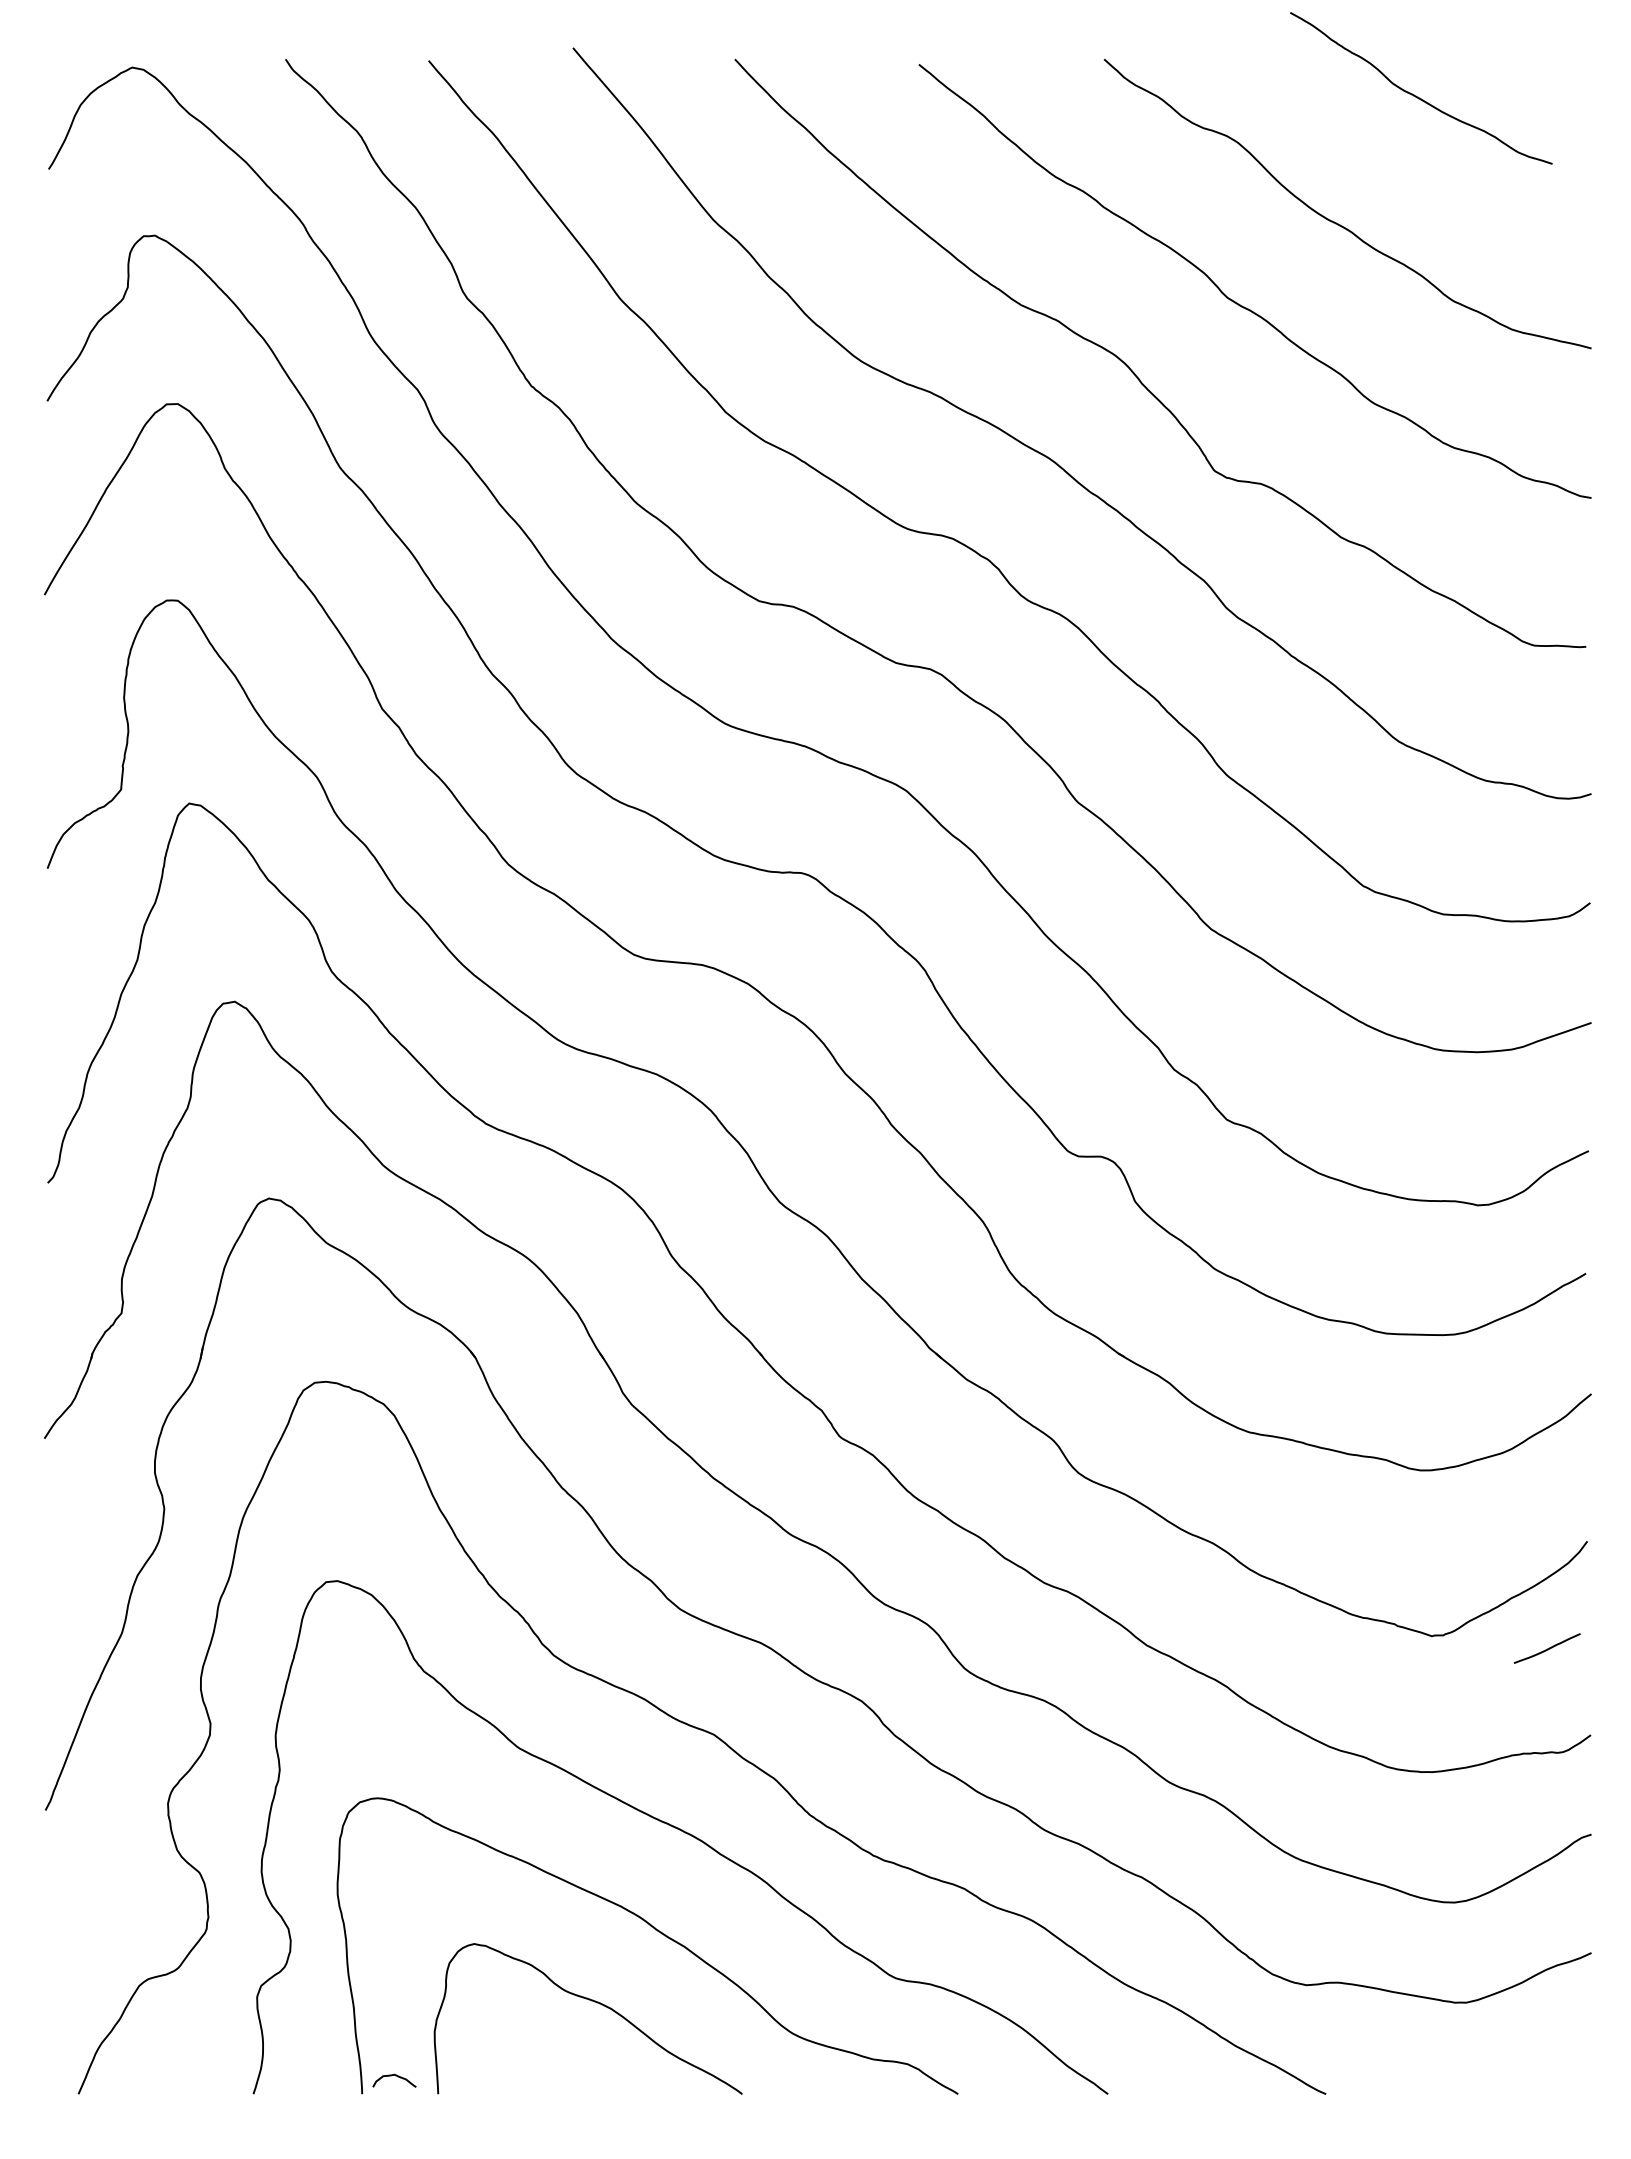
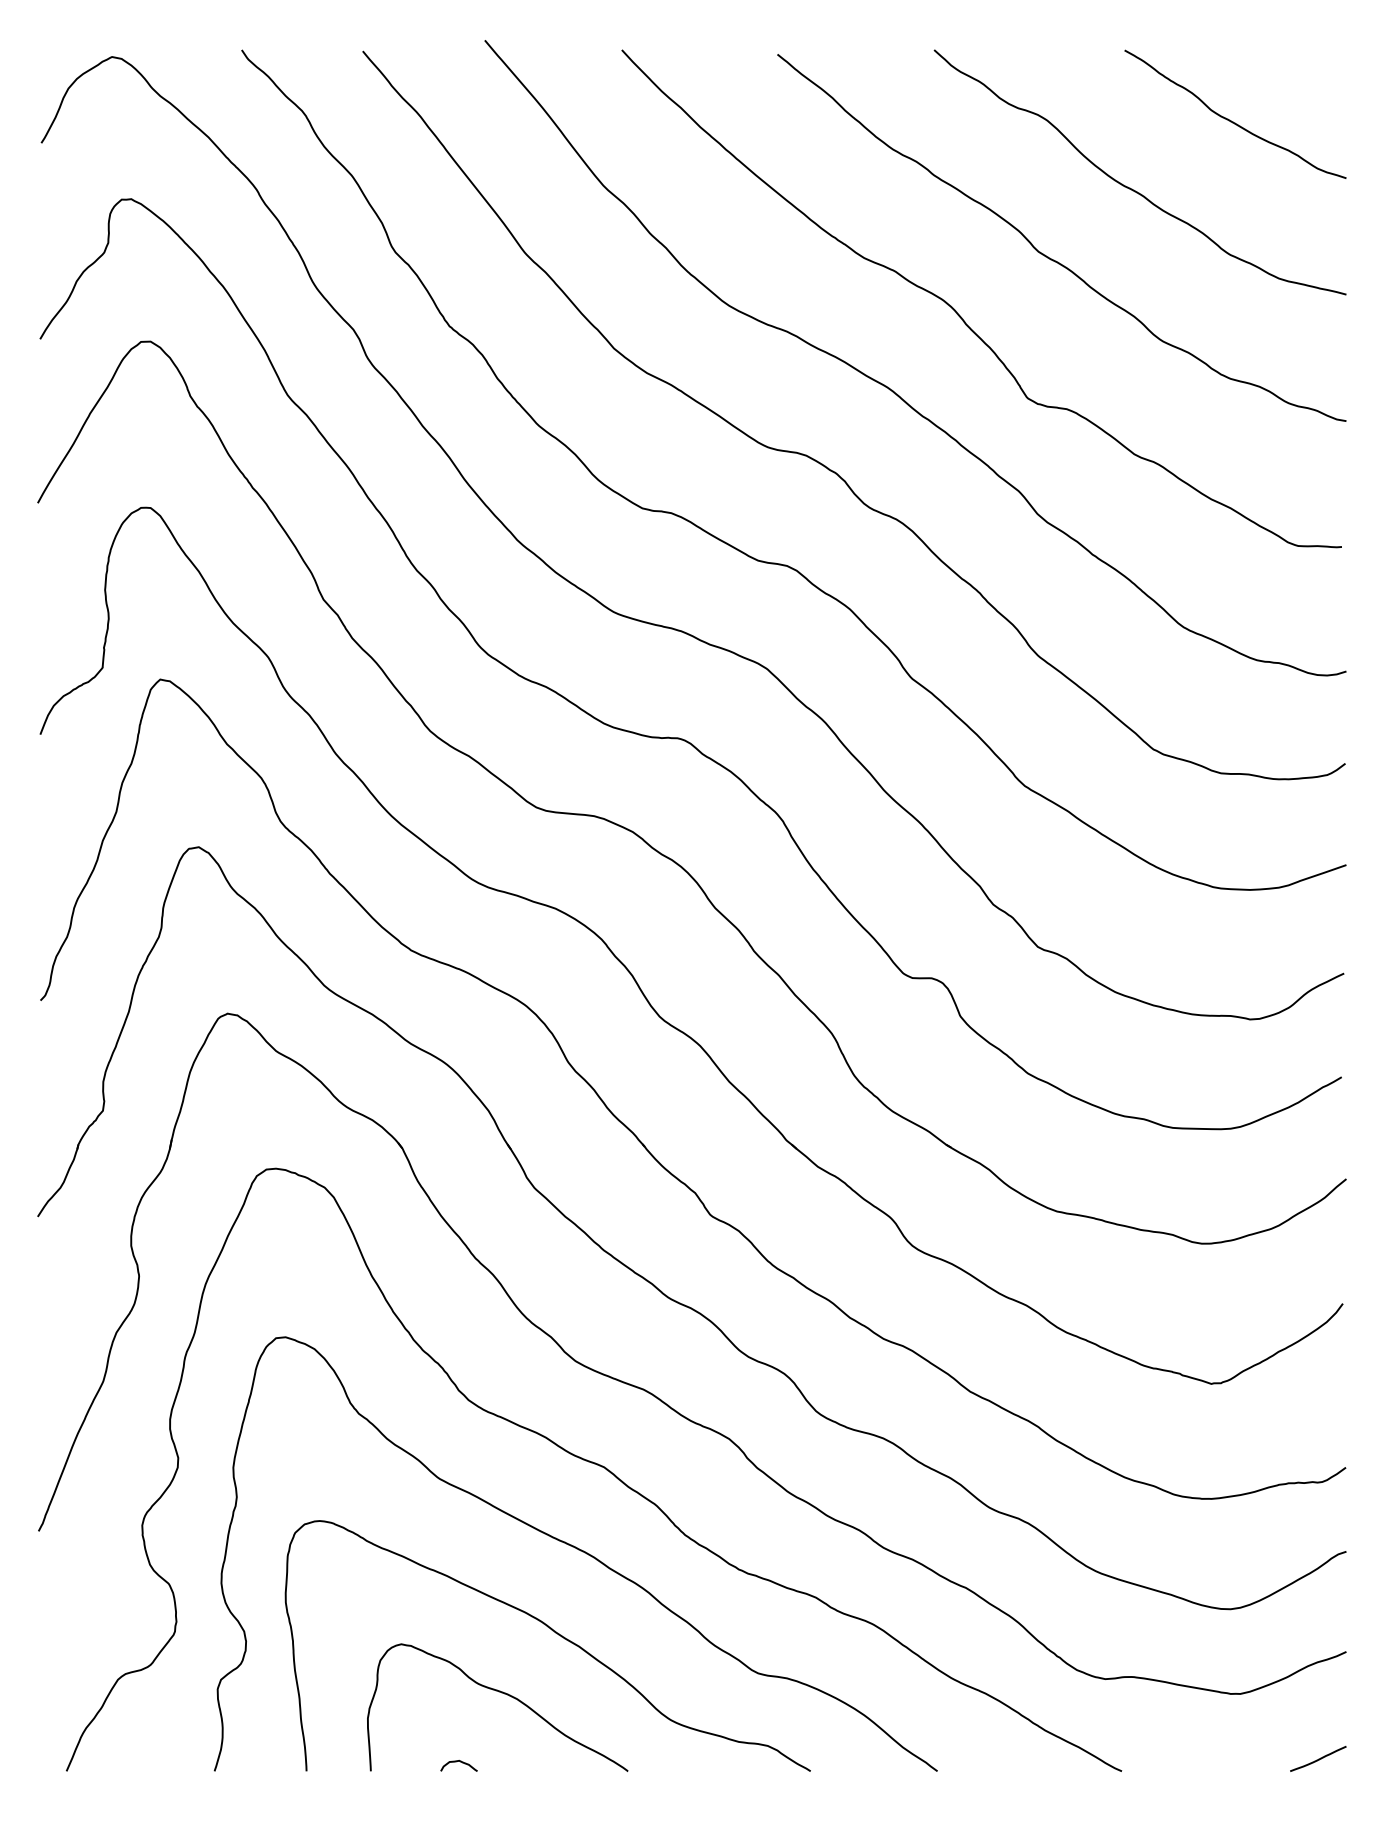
curve: (1416, 95) -> (1231, 120), moved
curve: (1547, 1648) -> (1318, 1758), moved
curve: (395, 2076) -> (459, 1762), moved

